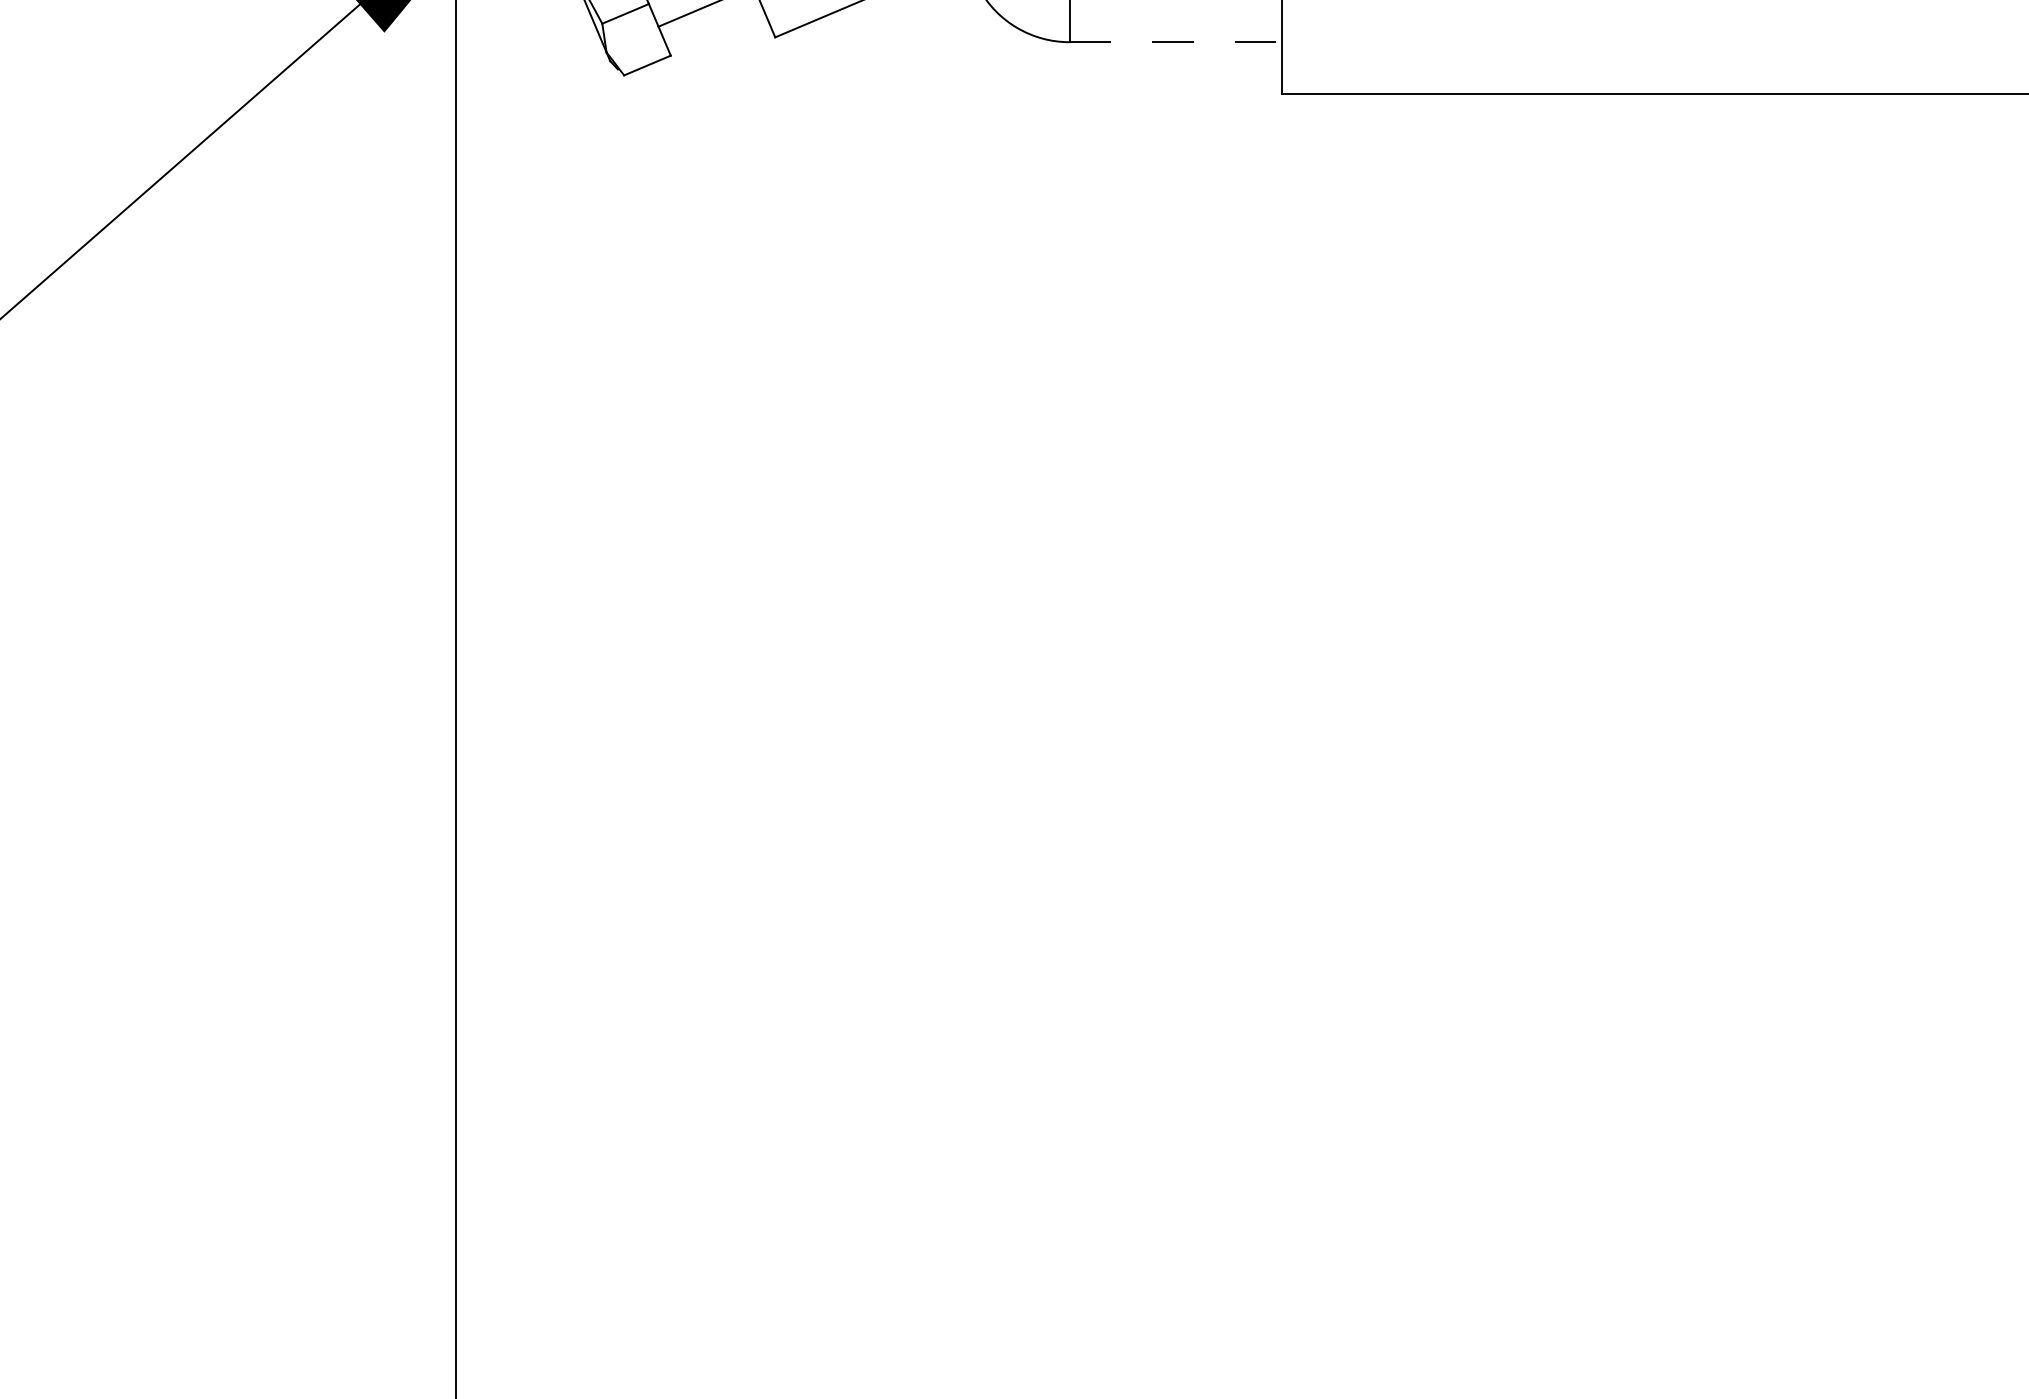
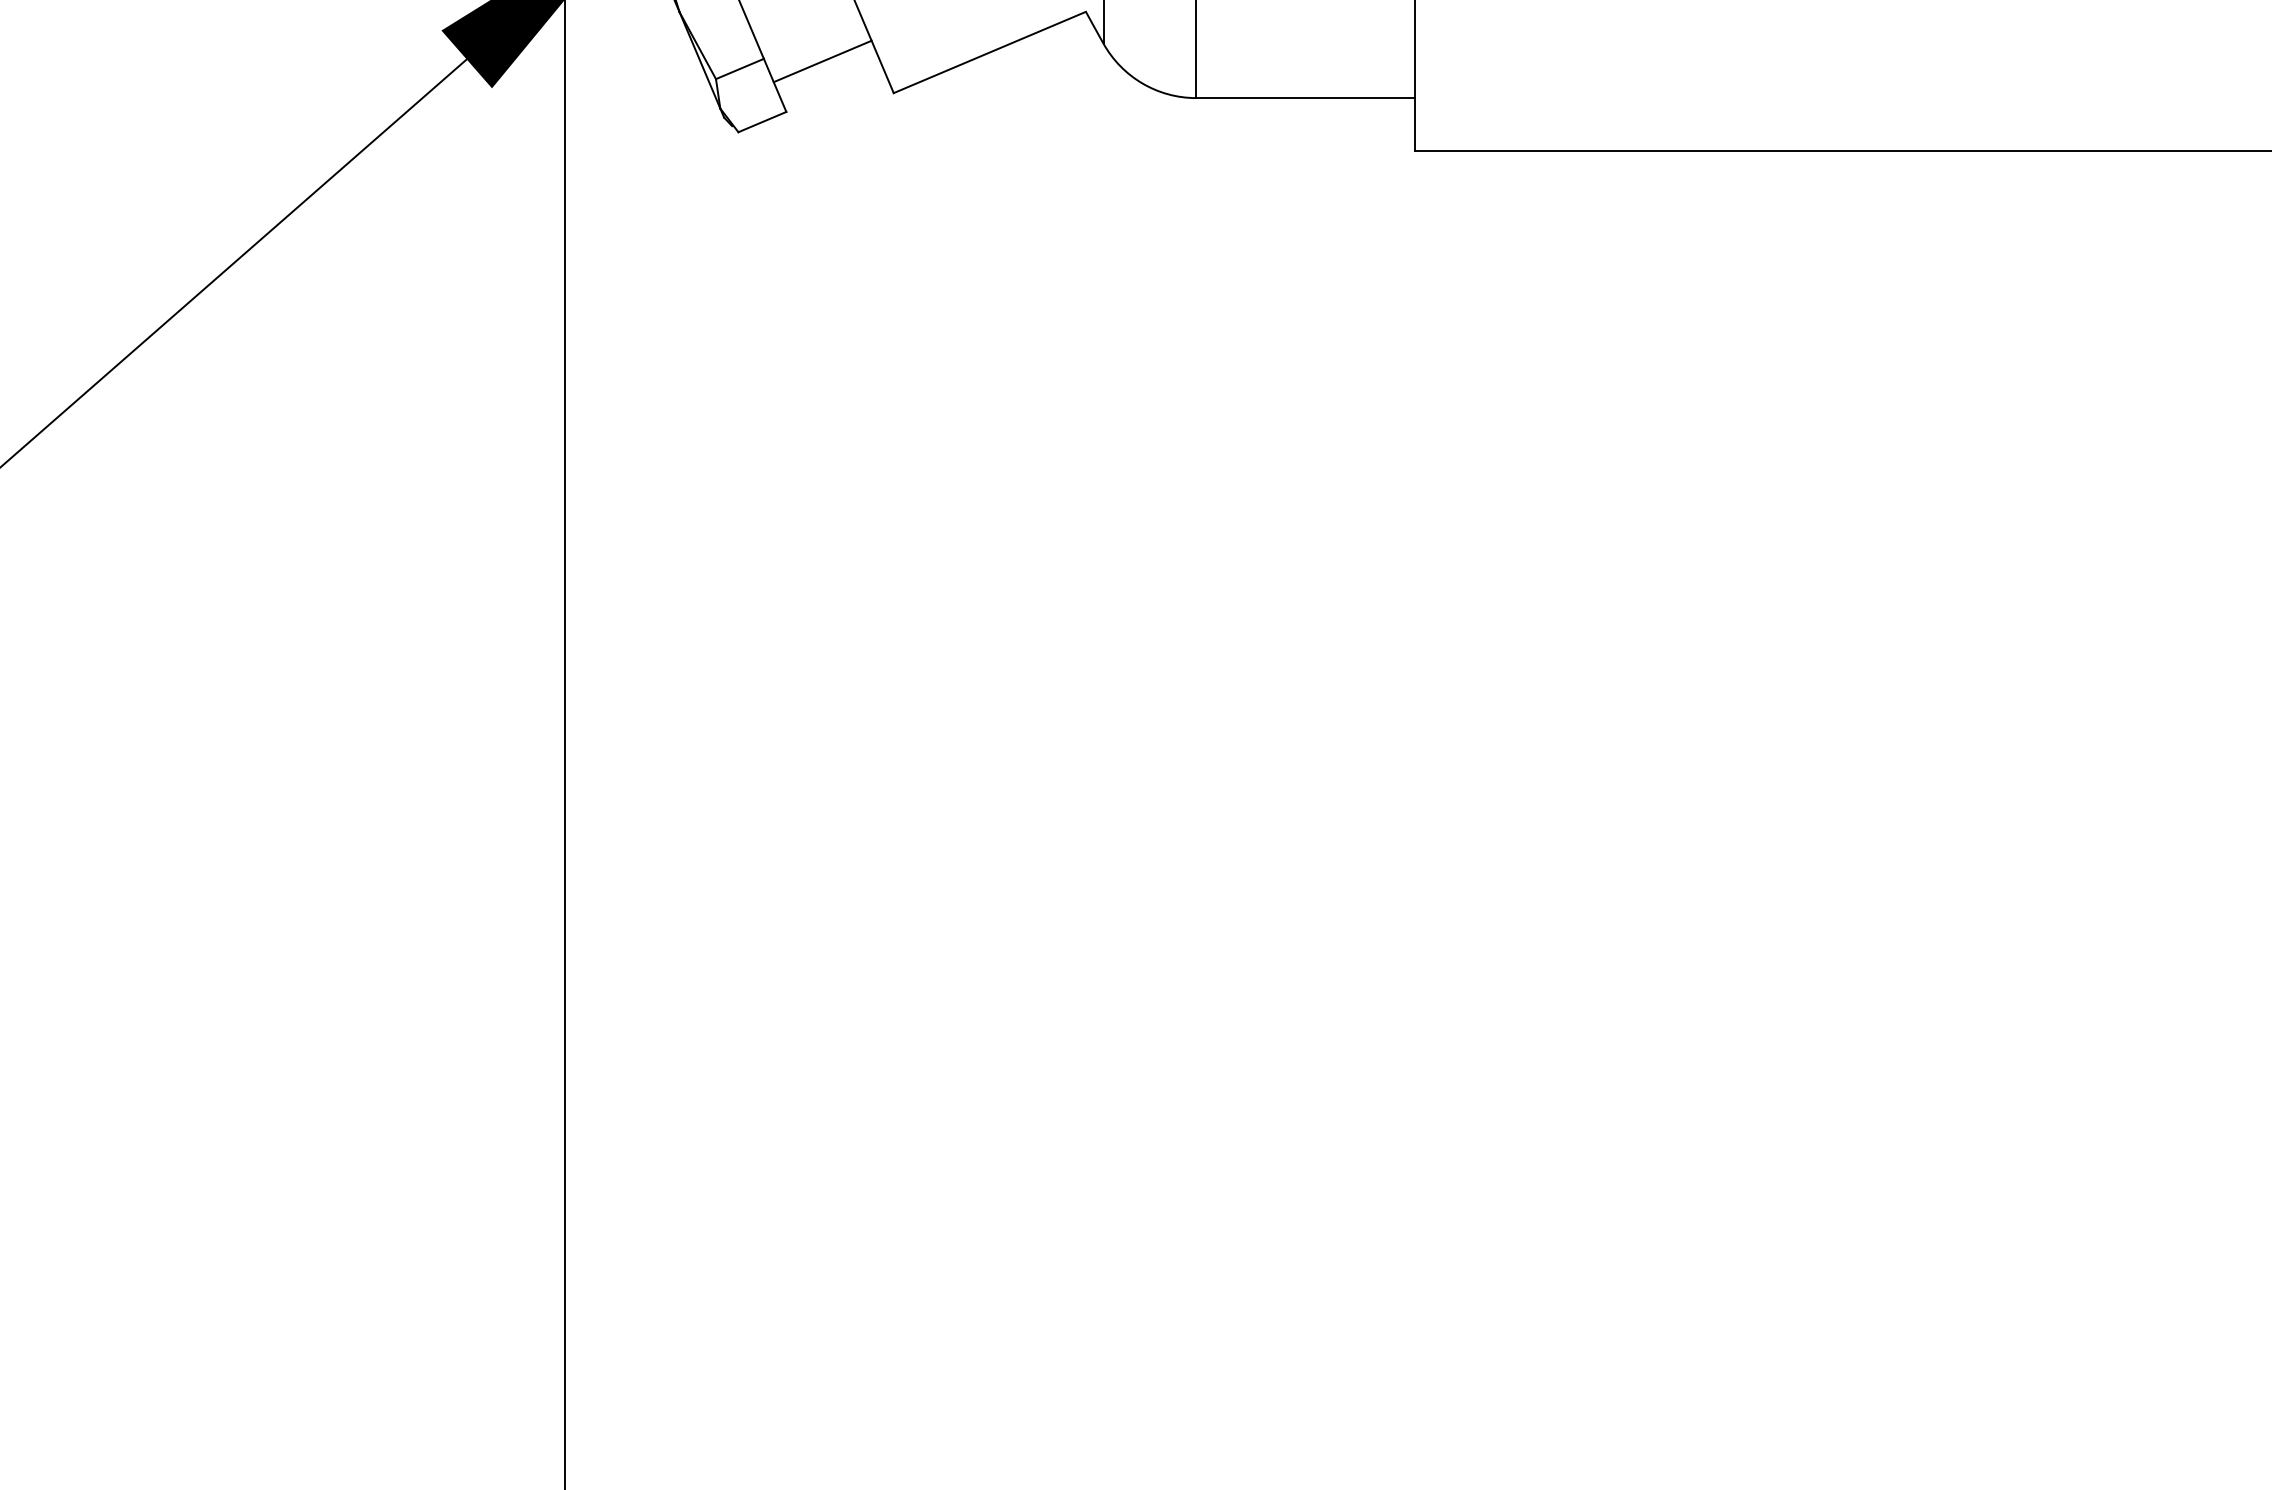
line: (1176, 42) -> (1306, 98), dashed -> solid

